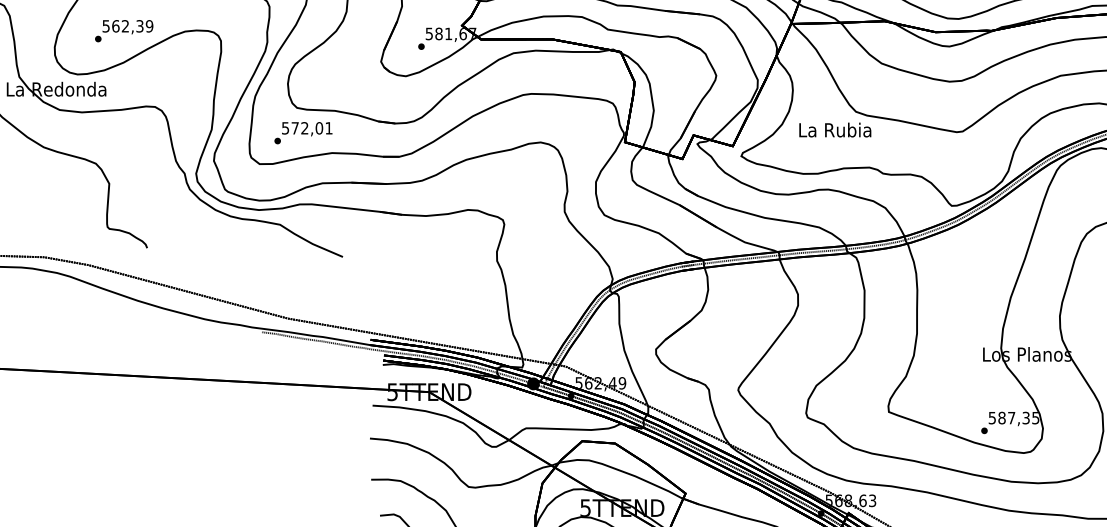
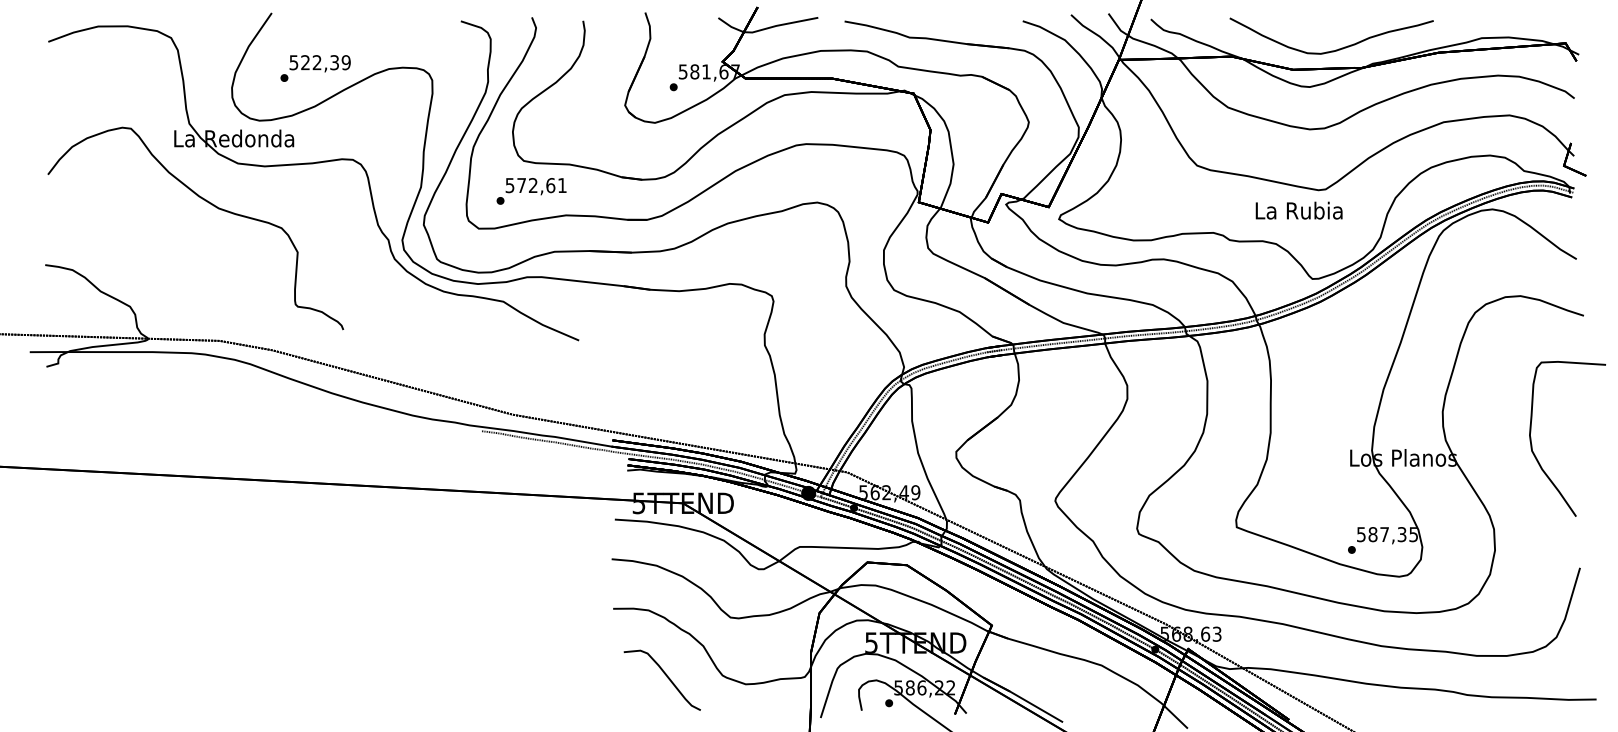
text: (115, 26) -> (305, 62), 562,39 -> 522,39
text: (319, 128) -> (550, 185), 572,01 -> 572,61
text: (834, 129) -> (1298, 210), moved

